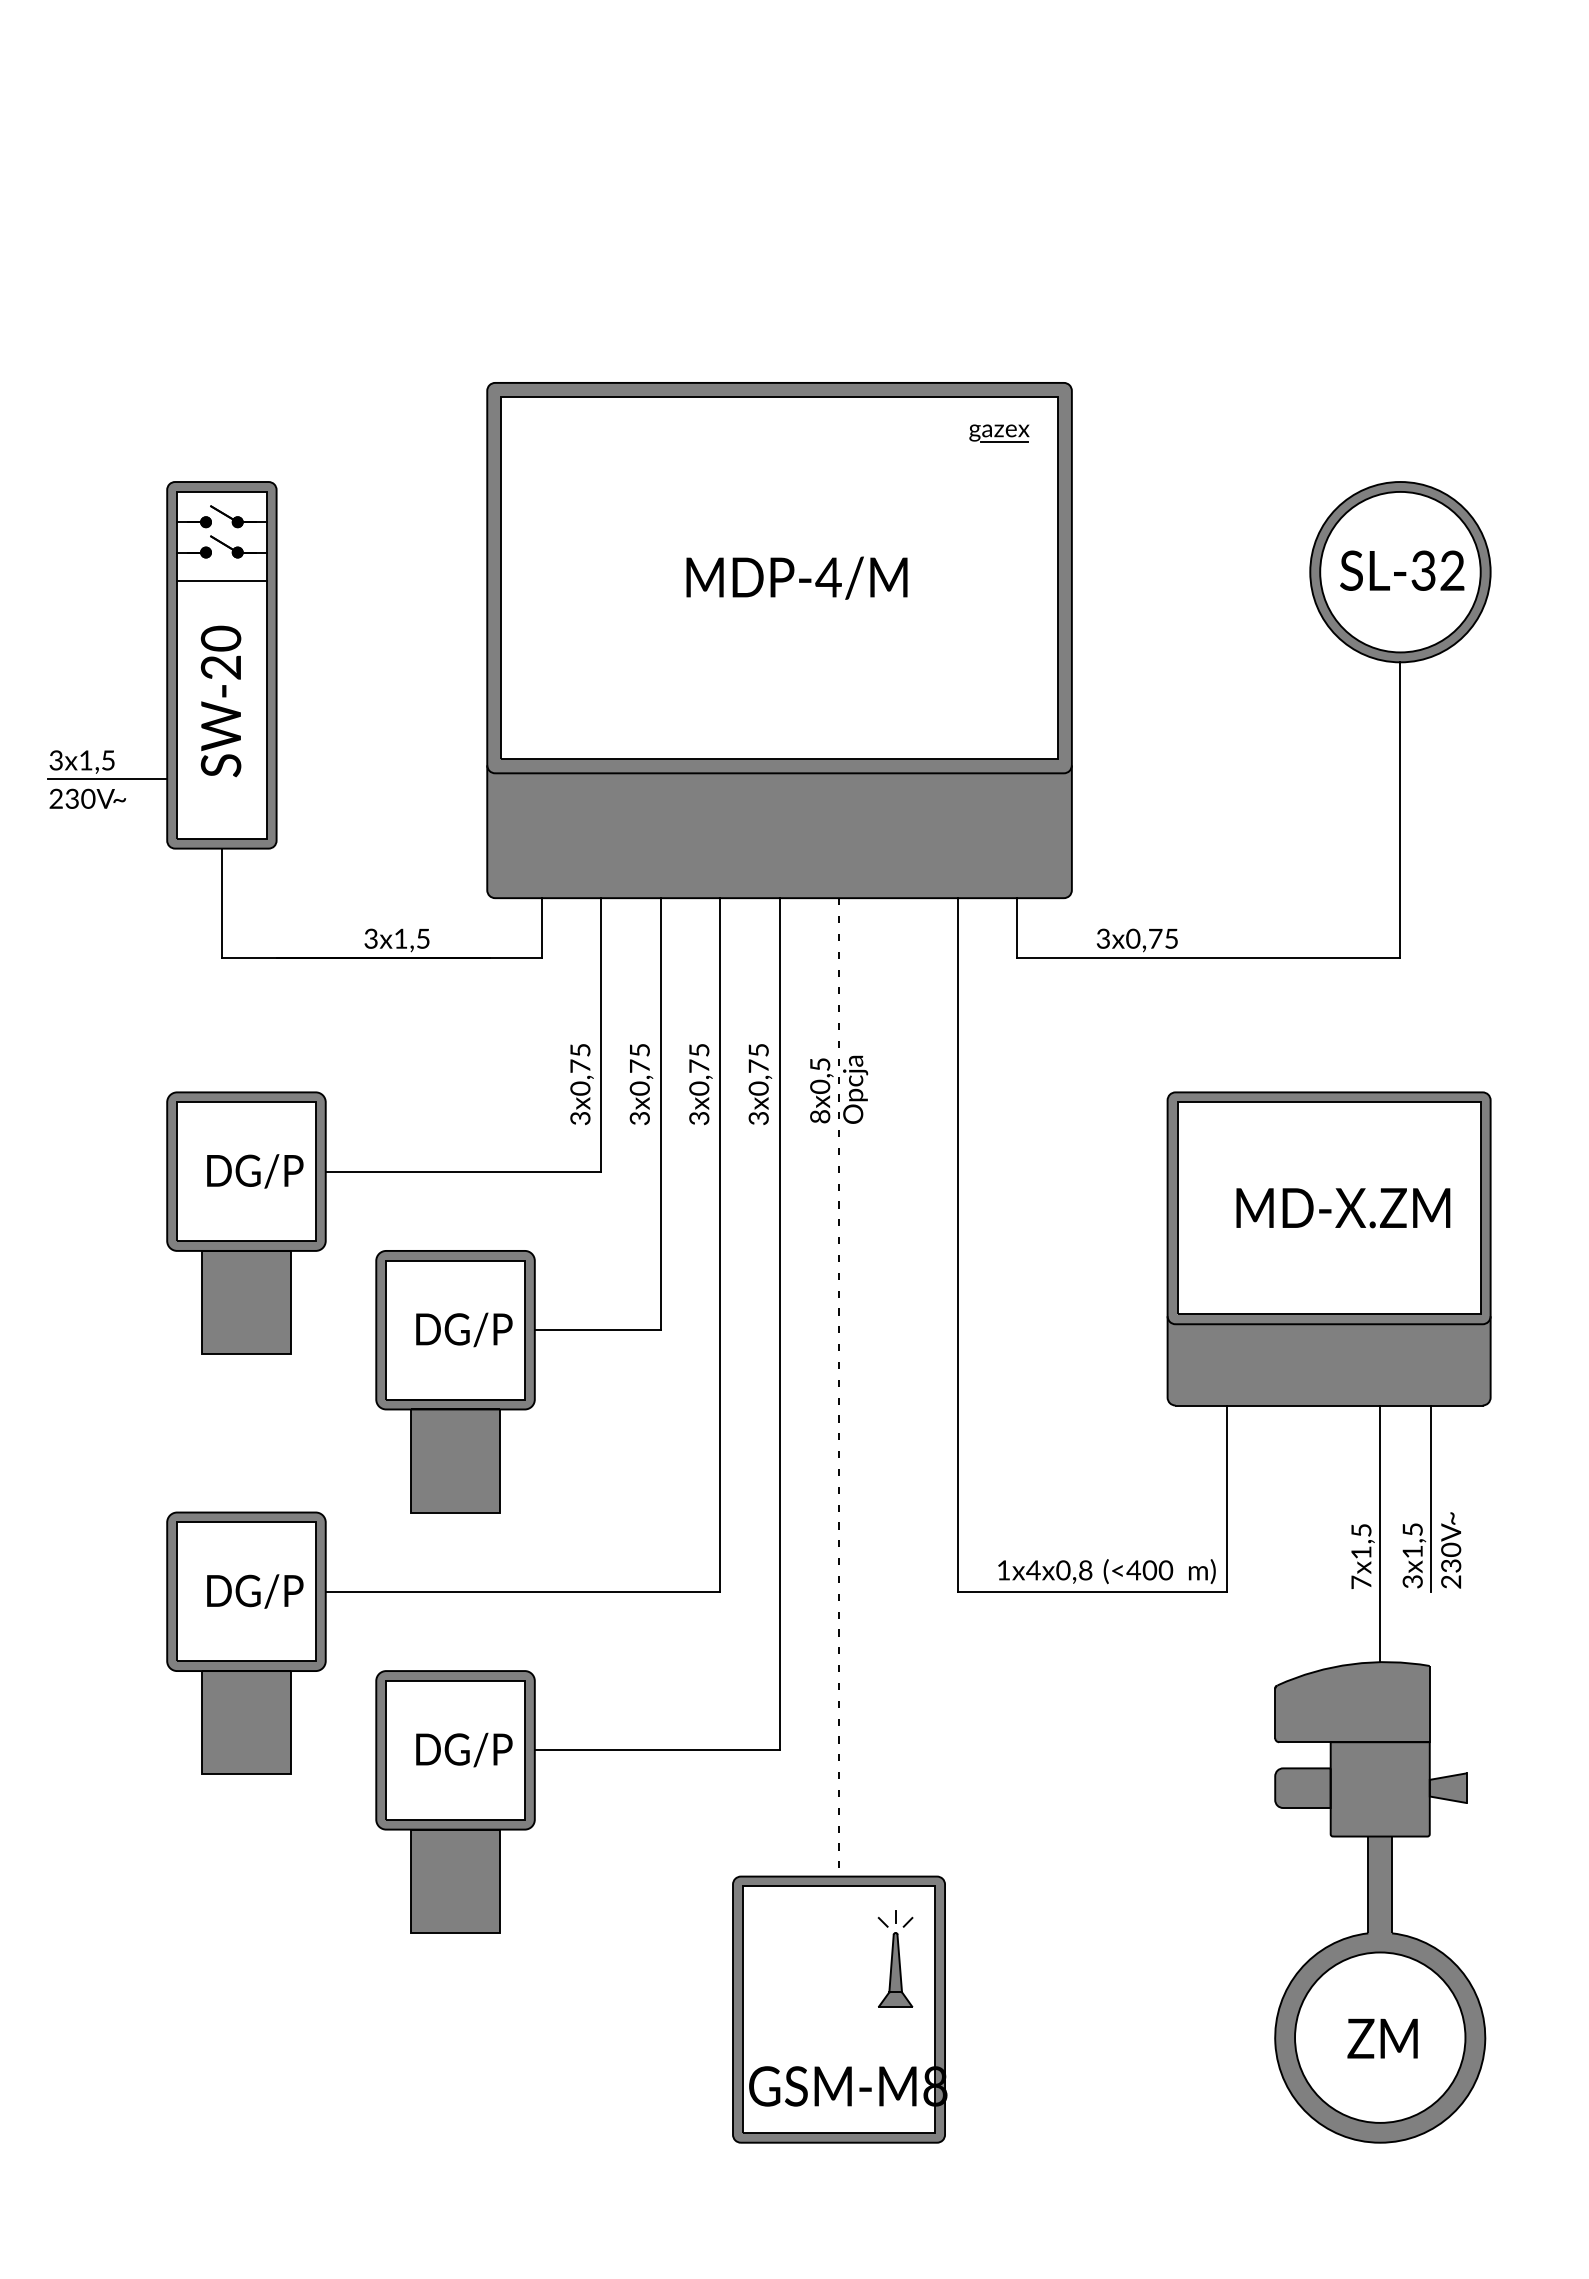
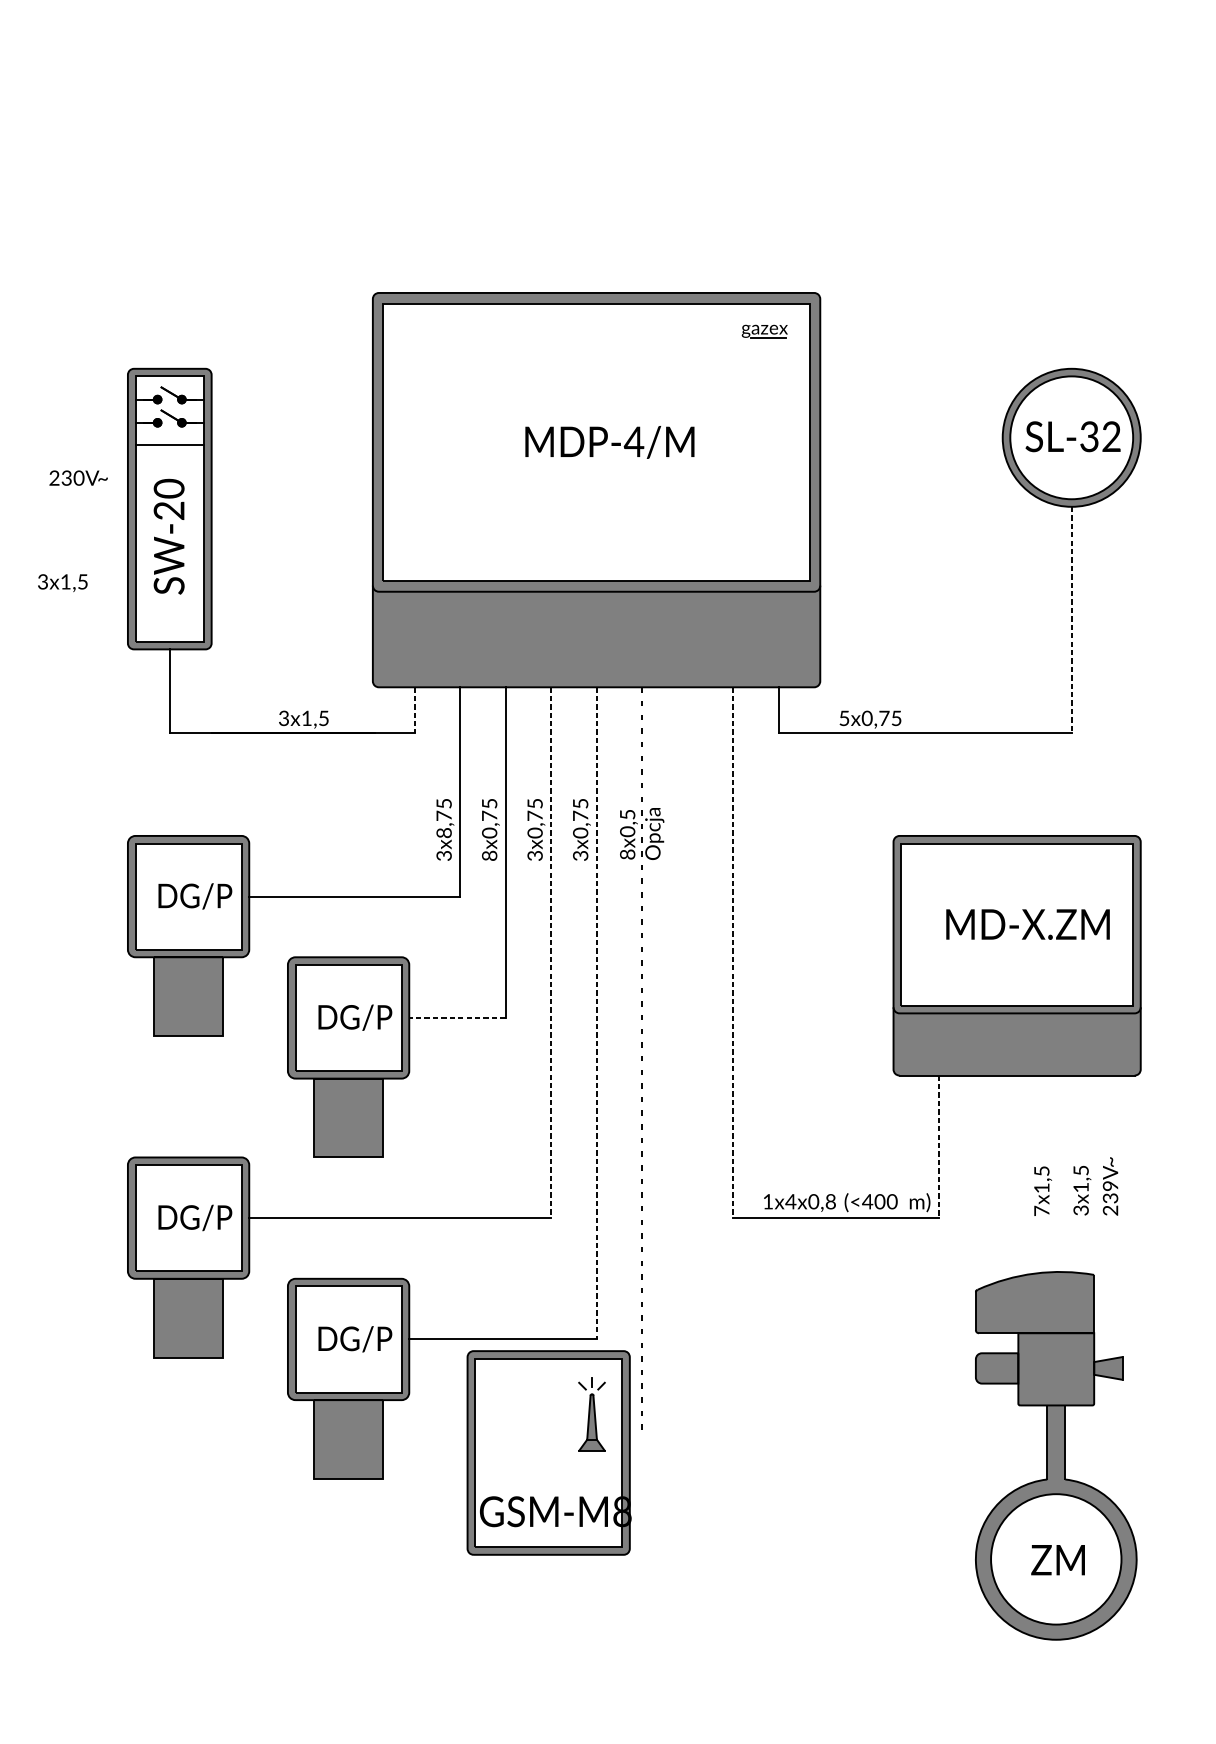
line: (107, 779) -> (82, 596), removed
text: (87, 798) -> (78, 477), moved
line: (1400, 809) -> (1071, 619), solid -> dashed
line: (541, 927) -> (414, 709), solid -> dashed
text: (1102, 938) -> (843, 718), 3x0,75 -> 5x0,75
text: (580, 1088) -> (444, 832), 3x0,75 -> 3x8,75
text: (639, 1117) -> (489, 855), 3x0,75 -> 8x0,75
line: (720, 1244) -> (551, 952), solid -> dashed
line: (957, 1244) -> (732, 952), solid -> dashed
line: (779, 1324) -> (596, 1013), solid -> dashed
line: (597, 1330) -> (457, 1018), solid -> dashed
line: (1431, 1498) -> (1095, 1146), removed
line: (1226, 1499) -> (938, 1147), solid -> dashed
line: (1380, 1533) -> (1056, 1173), removed
text: (1451, 1549) -> (1110, 1185), 230V -> 239V
part: (839, 2009) -> (549, 1452), moved

